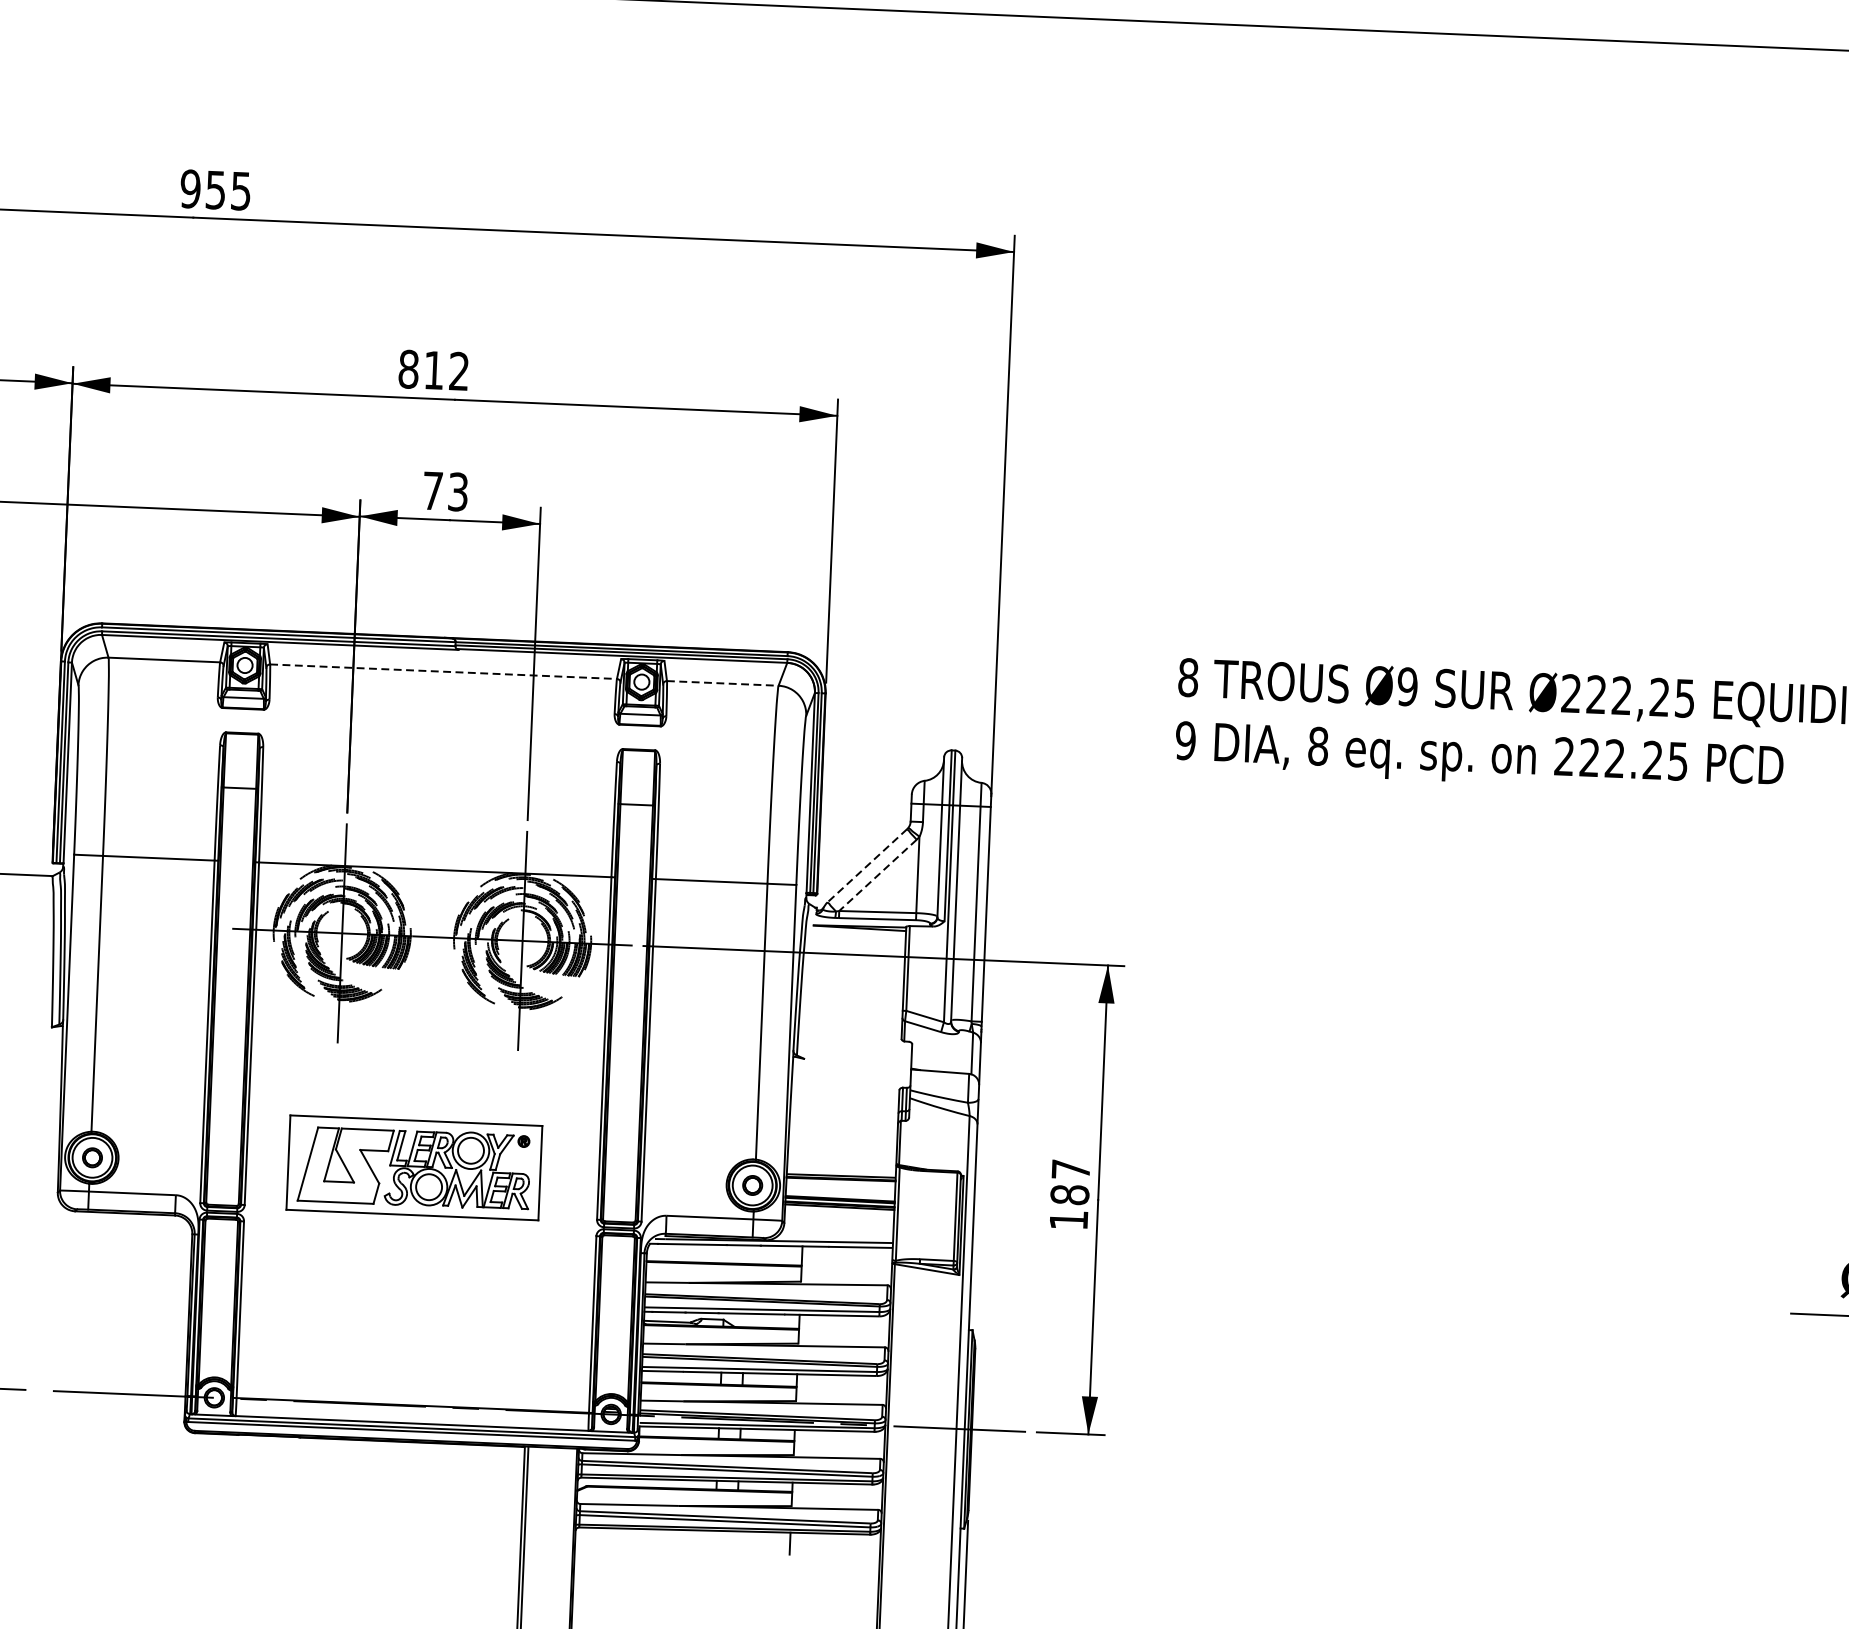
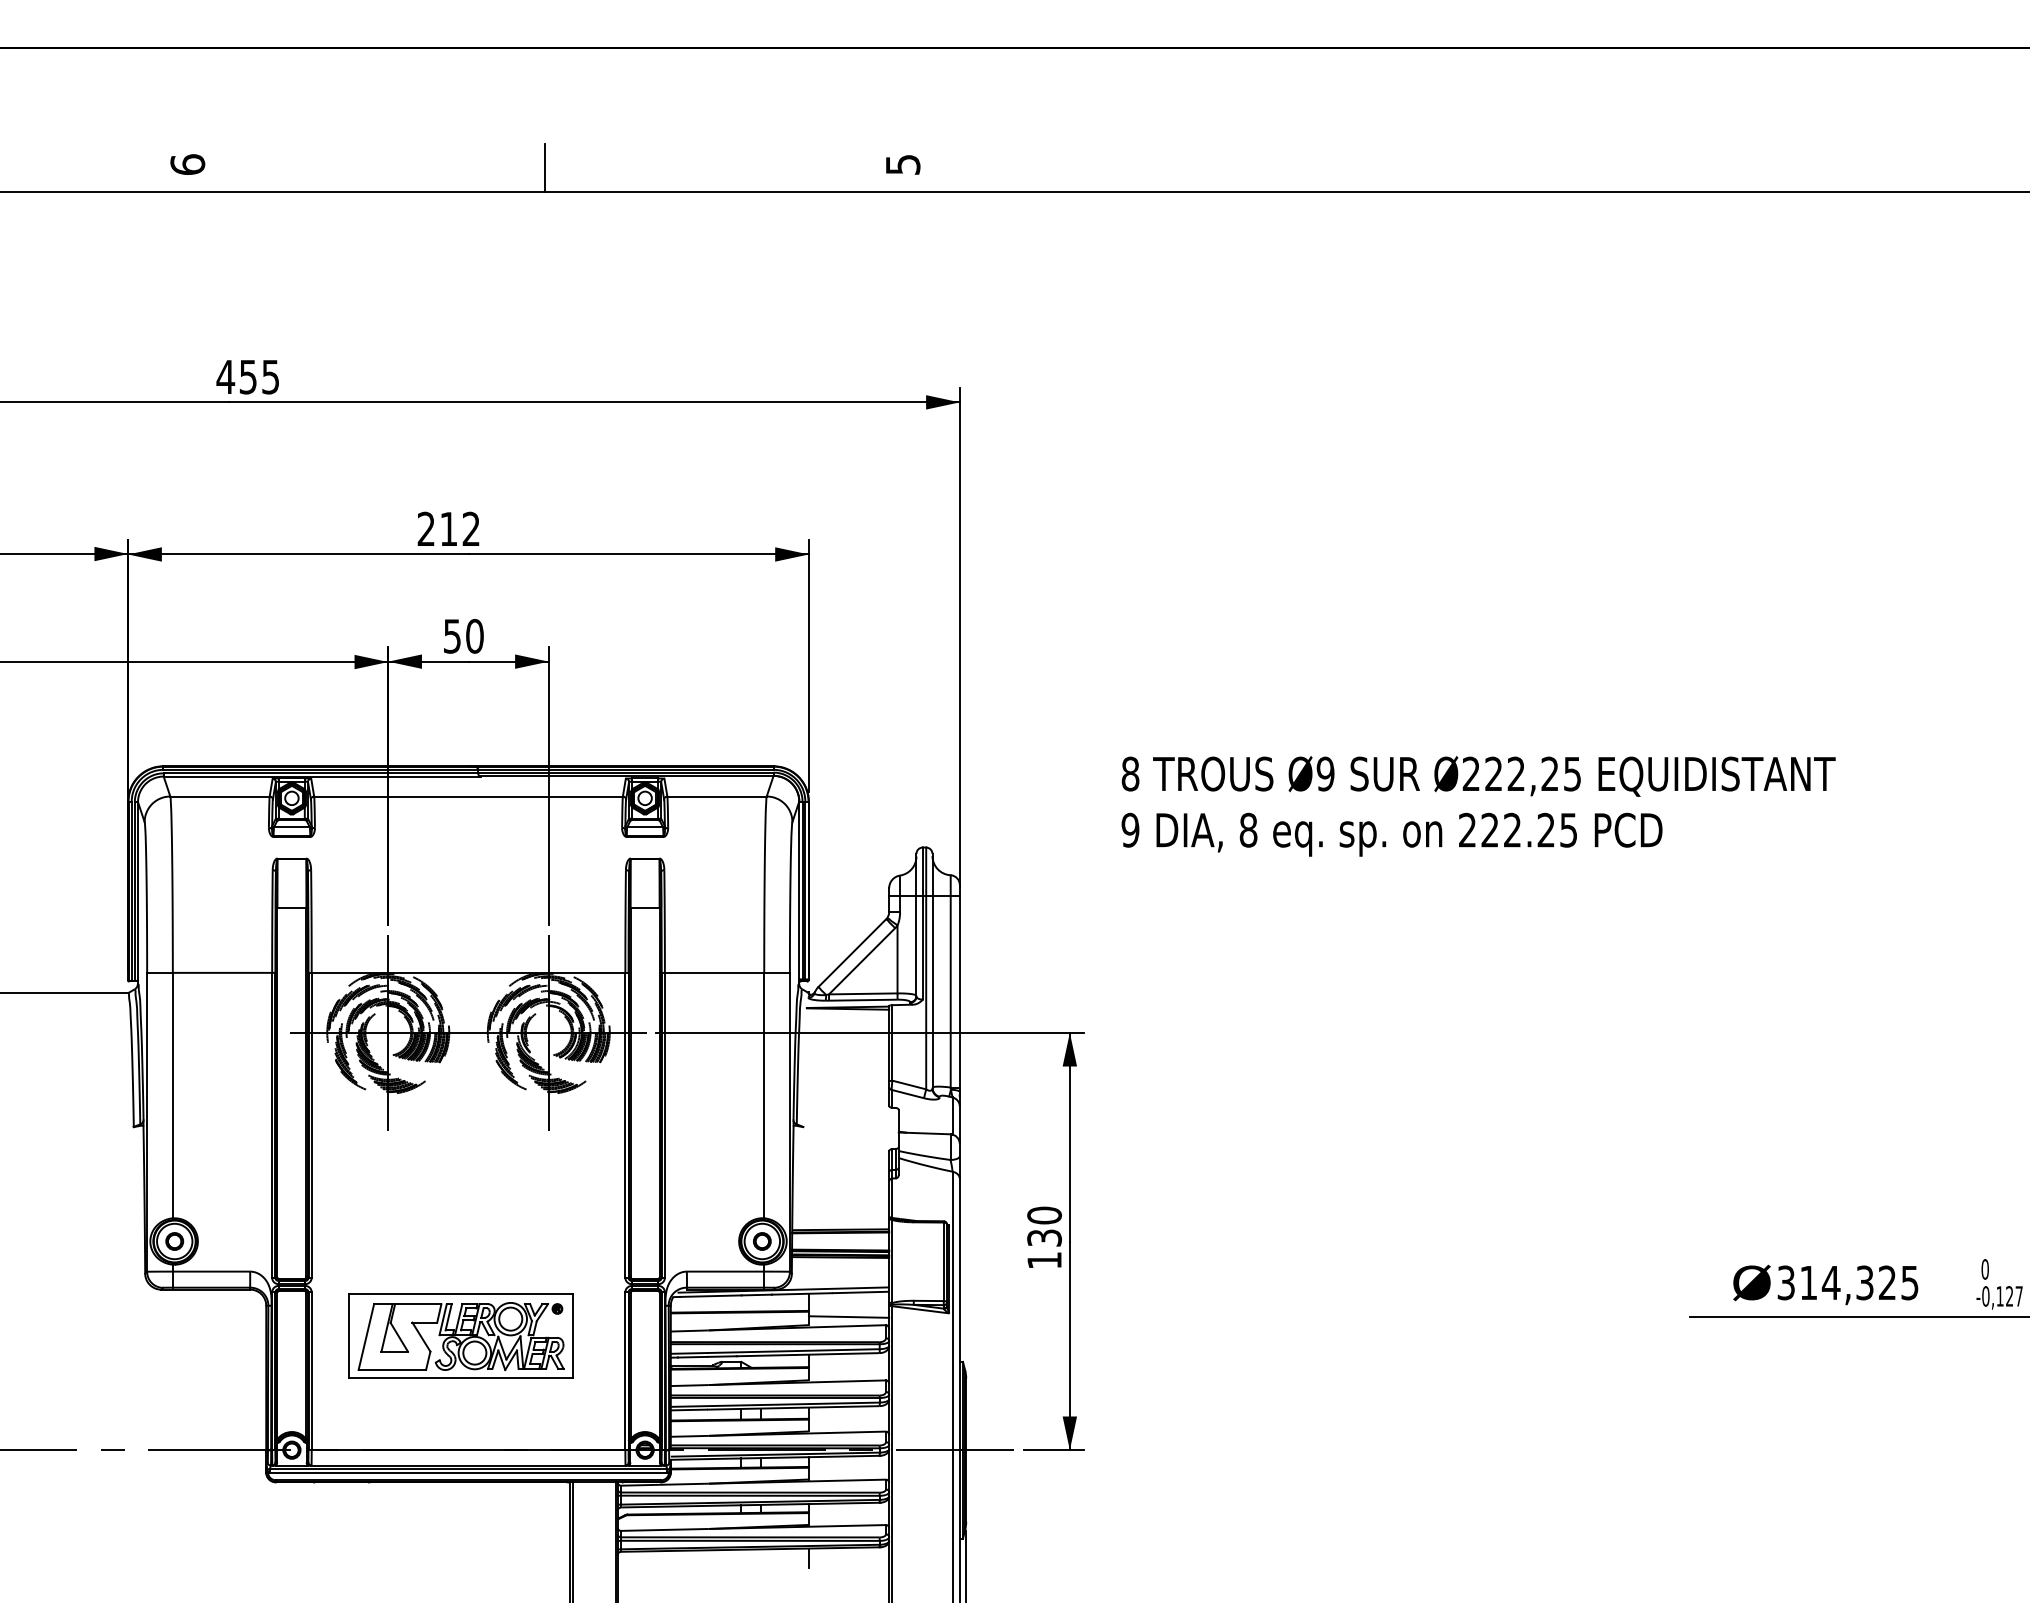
text: (190, 188) -> (225, 376), 955 -> 455
text: (408, 368) -> (426, 528), 812 -> 212
text: (445, 491) -> (463, 636), 73 -> 50
line: (444, 671) -> (469, 796), dashed -> solid
line: (723, 683) -> (717, 796), dashed -> solid
line: (867, 866) -> (852, 953), dashed -> solid
line: (878, 875) -> (862, 961), dashed -> solid
part: (413, 1166) -> (460, 1335), moved
text: (1070, 1181) -> (1044, 1226), 187 -> 130
line: (845, 1273) -> (848, 1316), added

